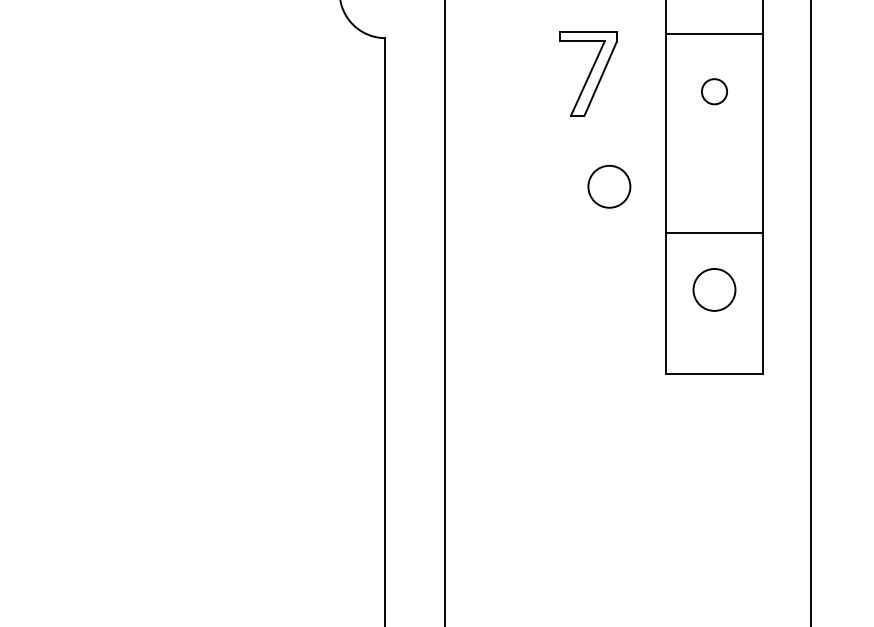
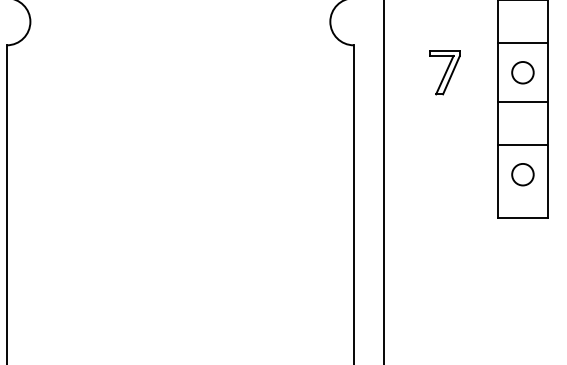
part: (587, 73) -> (444, 72), moved
circle: (713, 91) -> (522, 72), size x1.67
line: (713, 149) -> (522, 102), added
circle: (608, 186) -> (468, 121), removed

